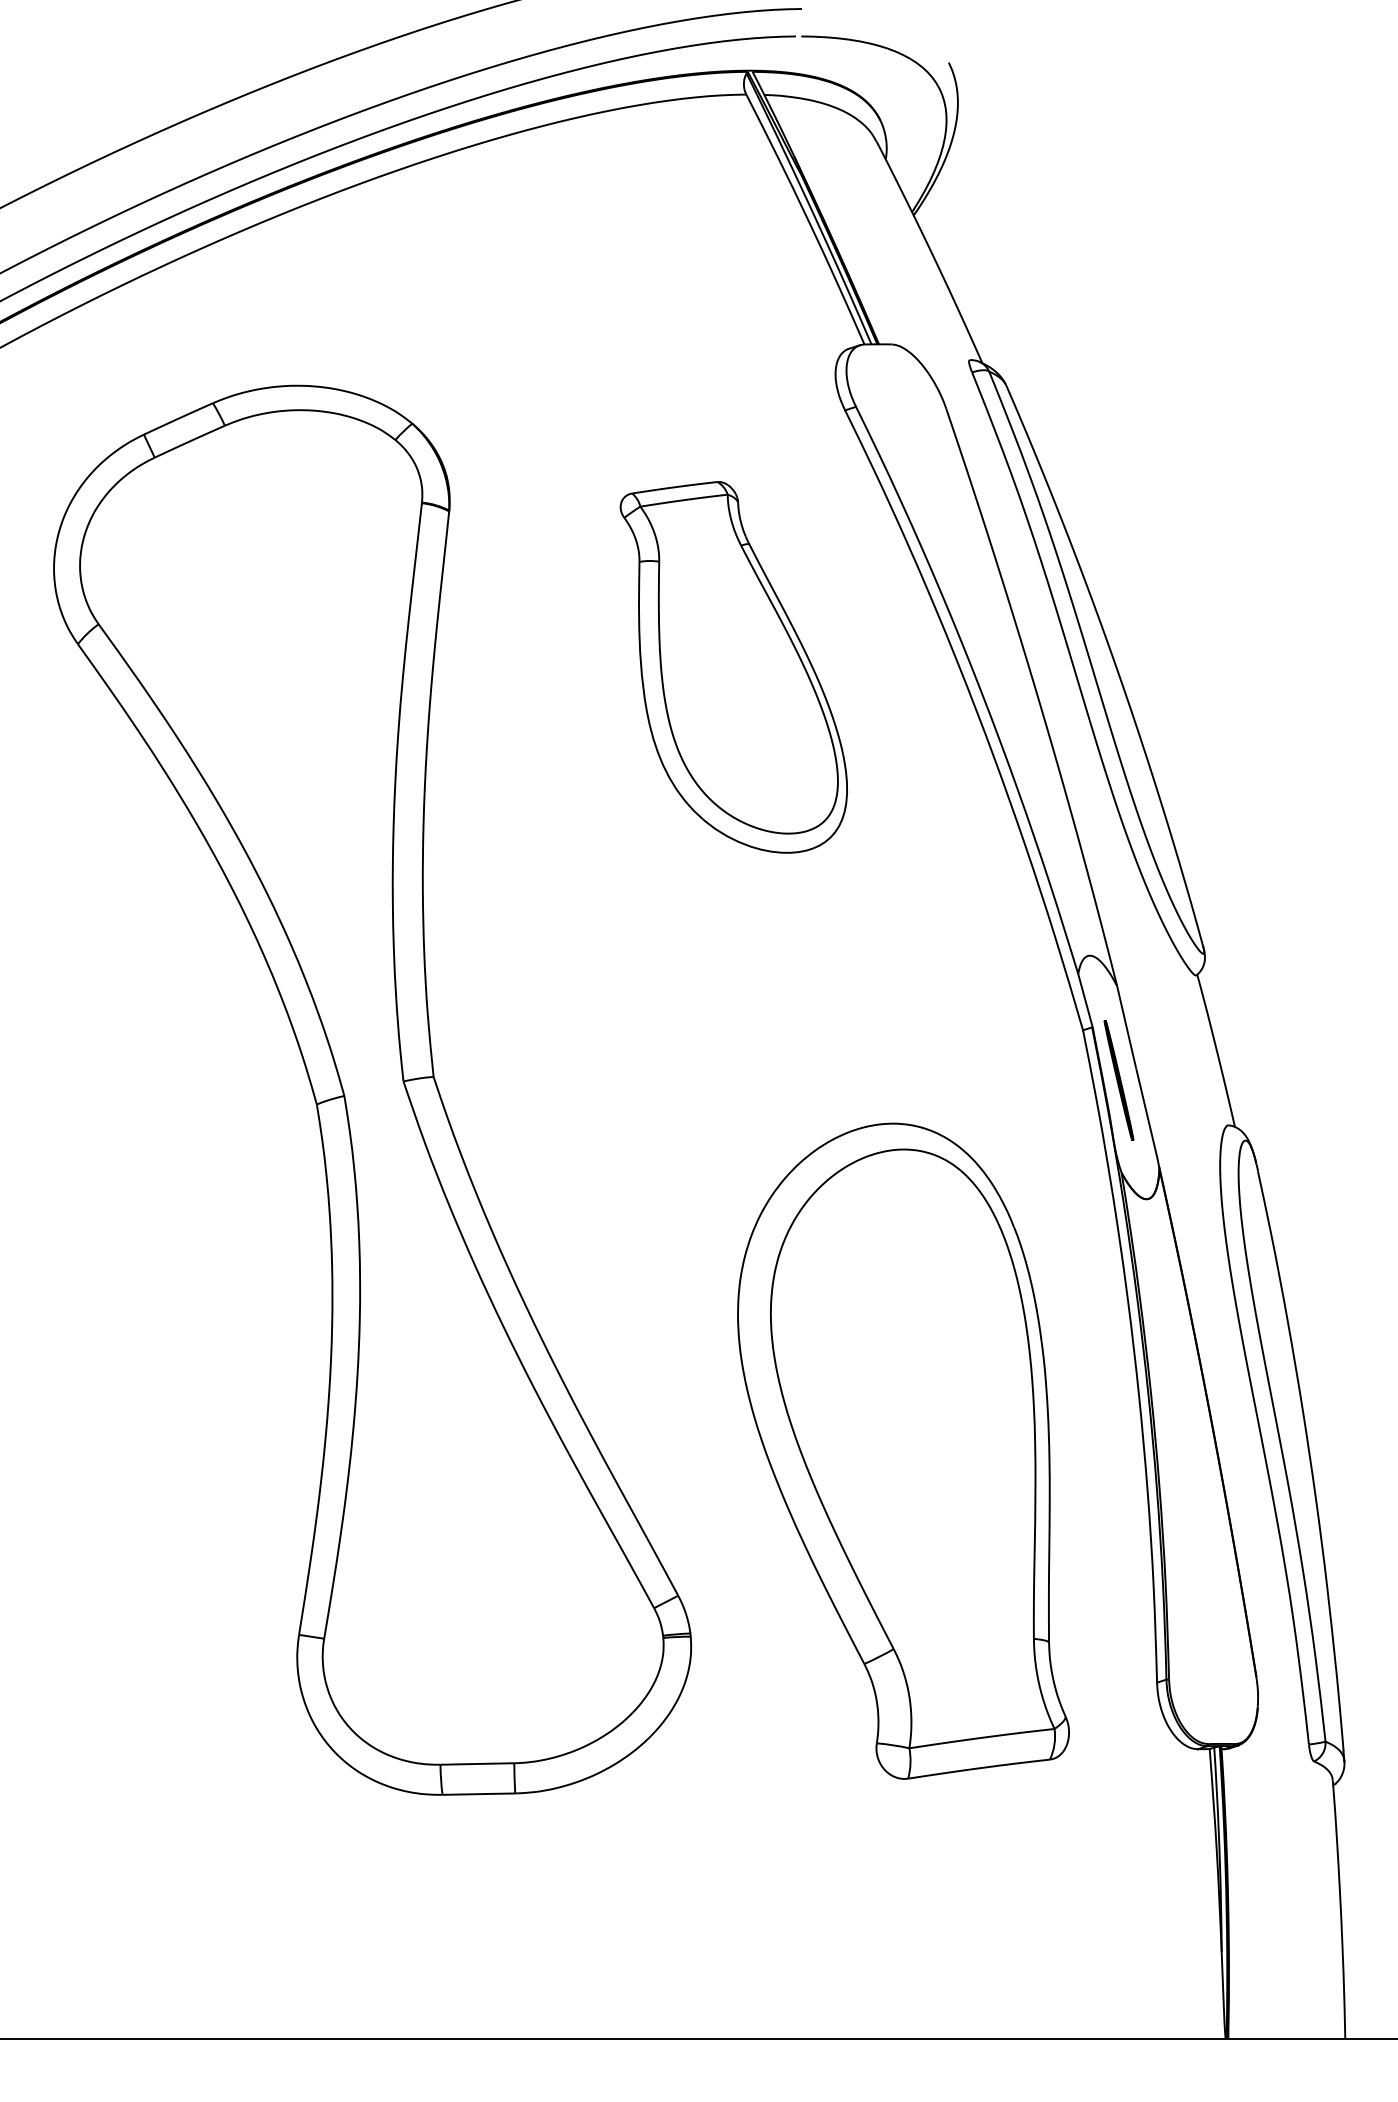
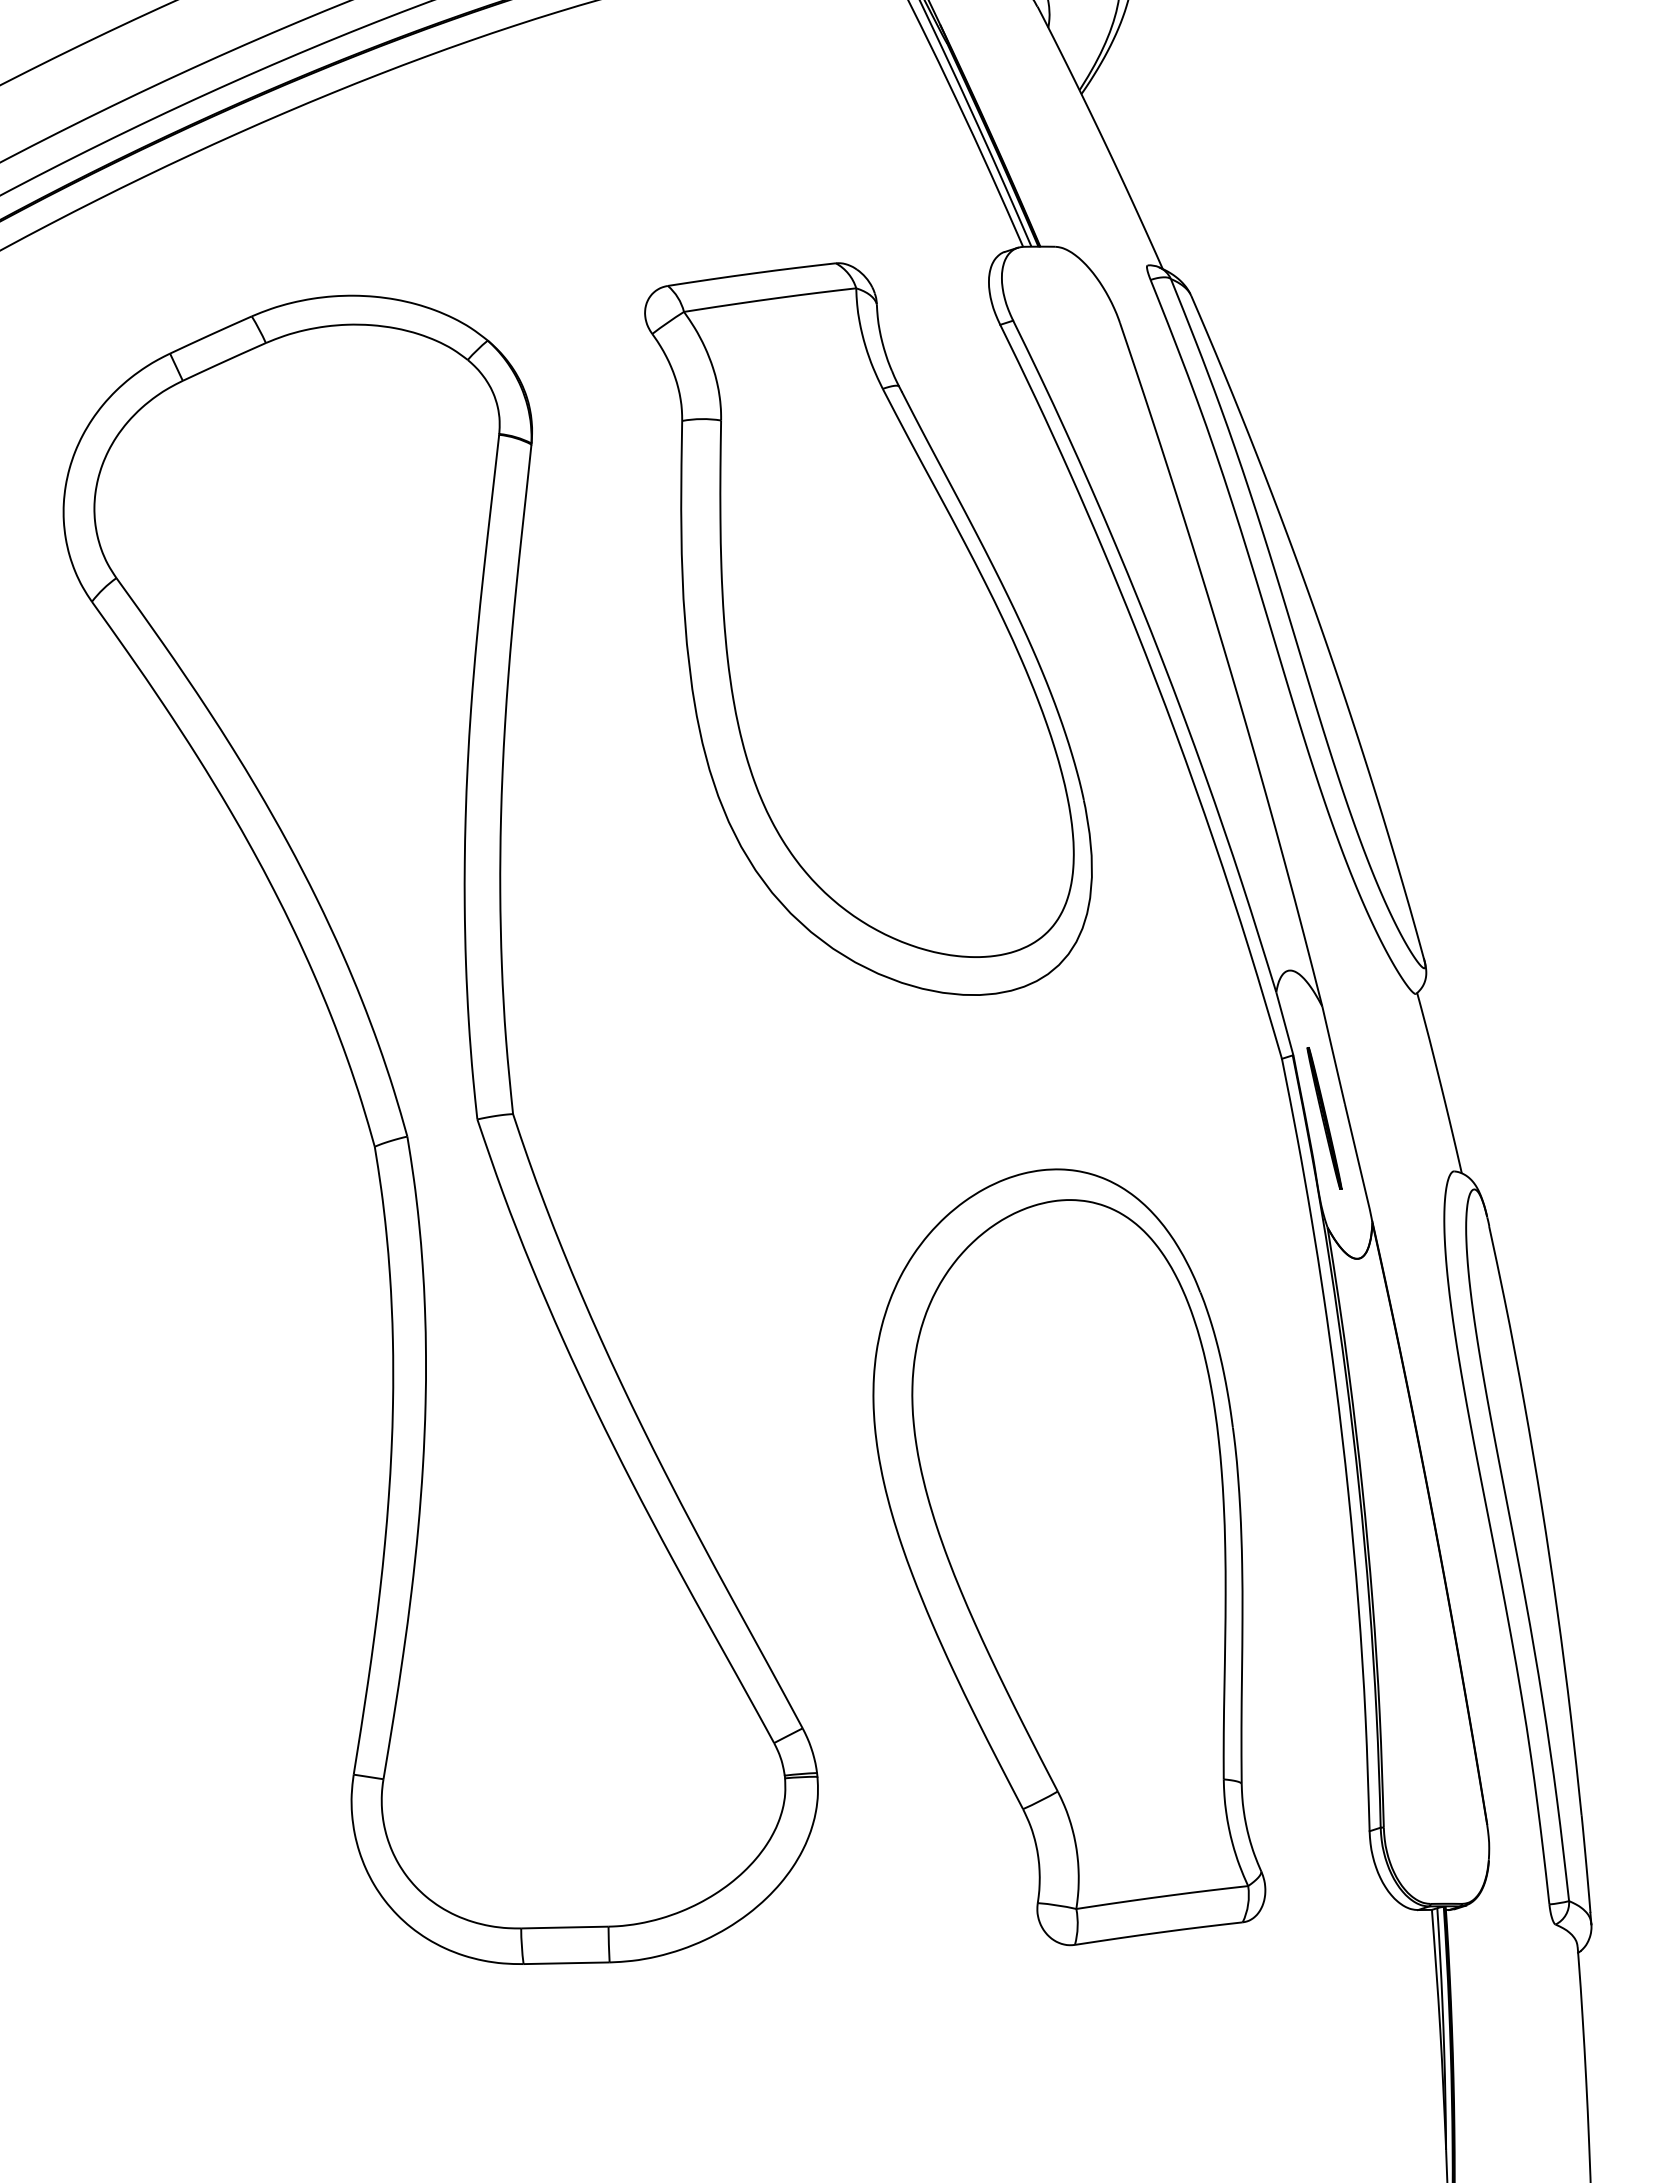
part: (733, 667) -> (868, 629), size x1.67

